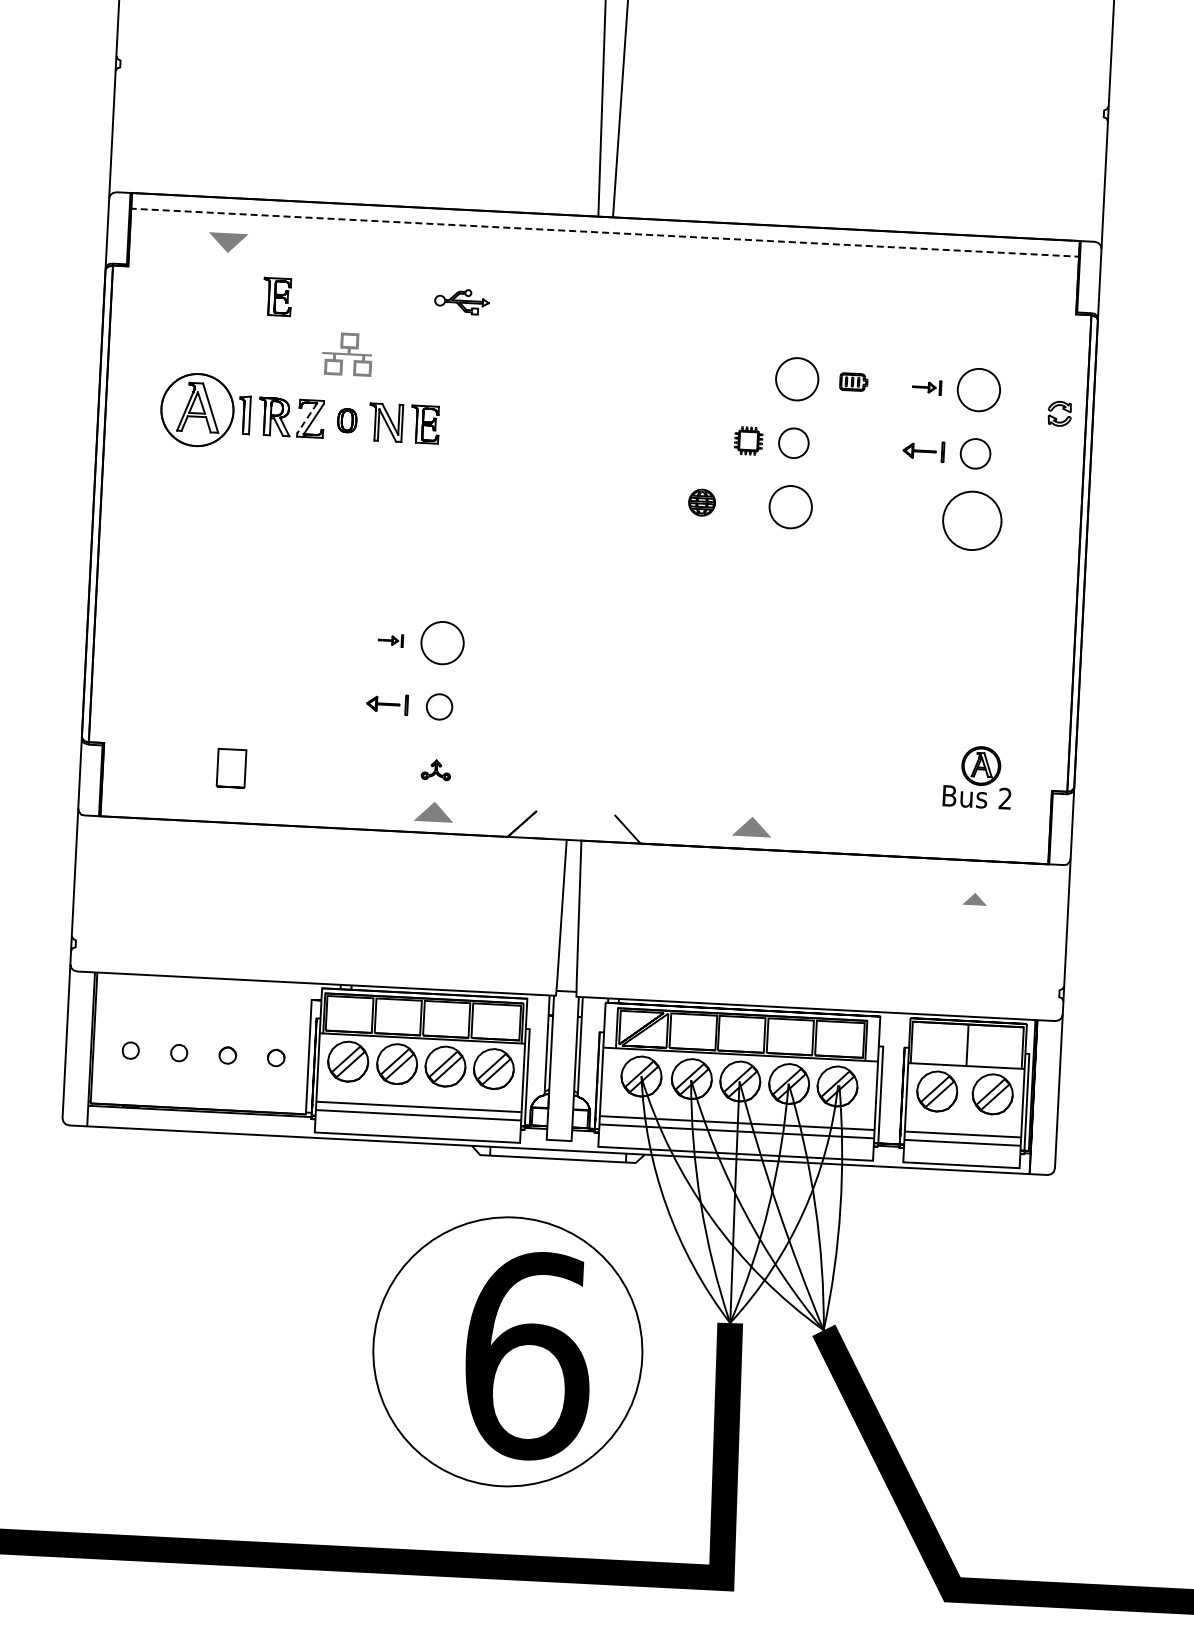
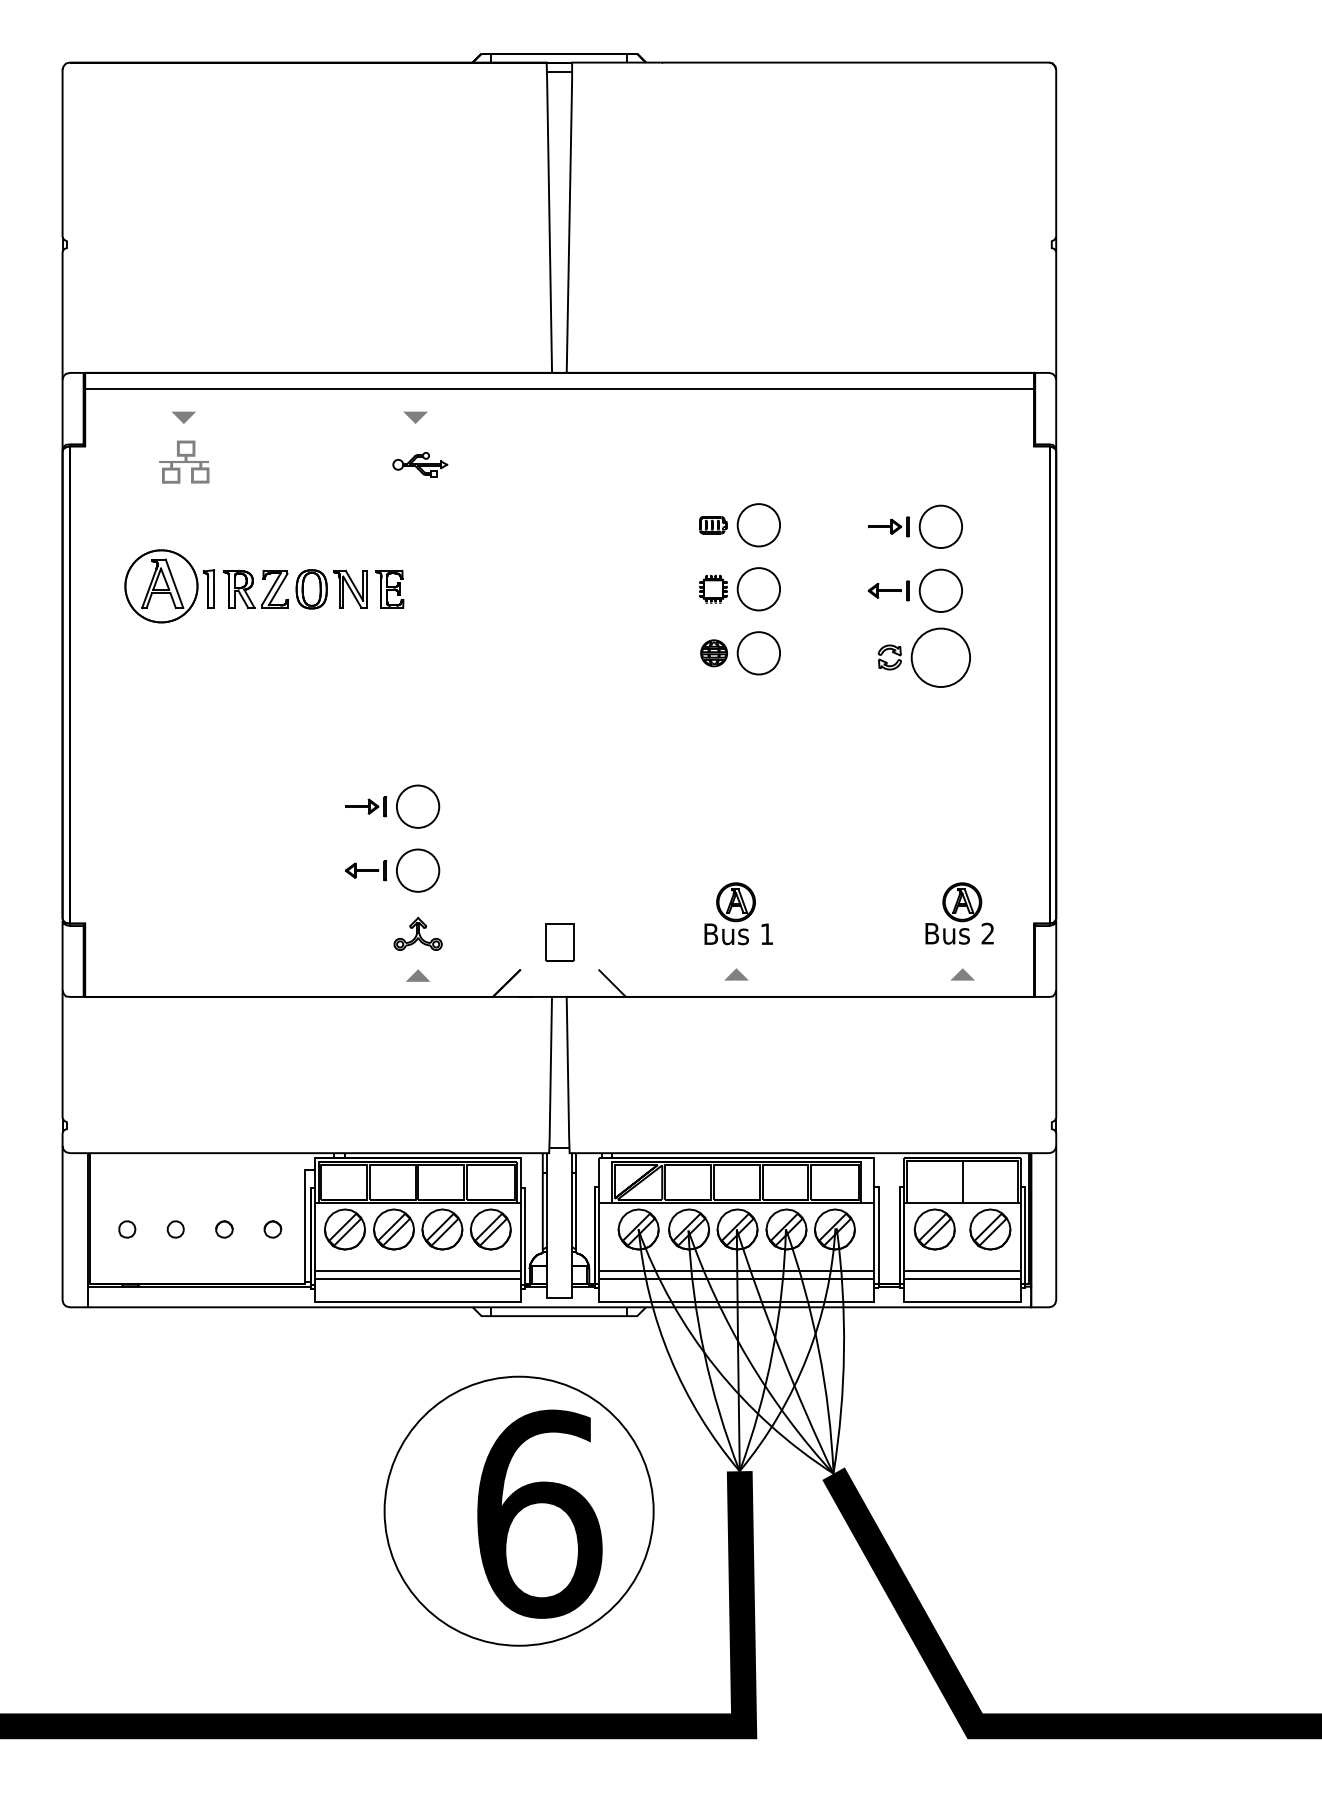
line: (605, 232) -> (559, 388), dashed -> solid
part: (228, 242) -> (183, 417), size x0.62
fill: (459, 254) -> (415, 417), added
part: (277, 297) -> (235, 469), removed
part: (347, 353) -> (184, 461), moved
part: (853, 382) -> (713, 525), moved
part: (926, 387) -> (888, 526), size x1.43
part: (1059, 413) -> (889, 657), moved
line: (307, 418) -> (271, 589), dashed -> solid
part: (347, 420) -> (311, 589), size x1.67
part: (793, 443) -> (758, 589), size x1.43
part: (975, 453) -> (940, 590), size x1.43
part: (701, 502) -> (713, 653), moved
part: (391, 640) -> (366, 806), size x1.67
part: (439, 706) -> (418, 870), size x1.67
part: (757, 765) -> (738, 913), added
part: (231, 768) -> (559, 942), moved
part: (435, 769) -> (417, 933), size x1.67
part: (433, 811) -> (417, 975), size x0.62
part: (752, 826) -> (736, 974), size x0.62
part: (974, 899) -> (962, 974), moved

